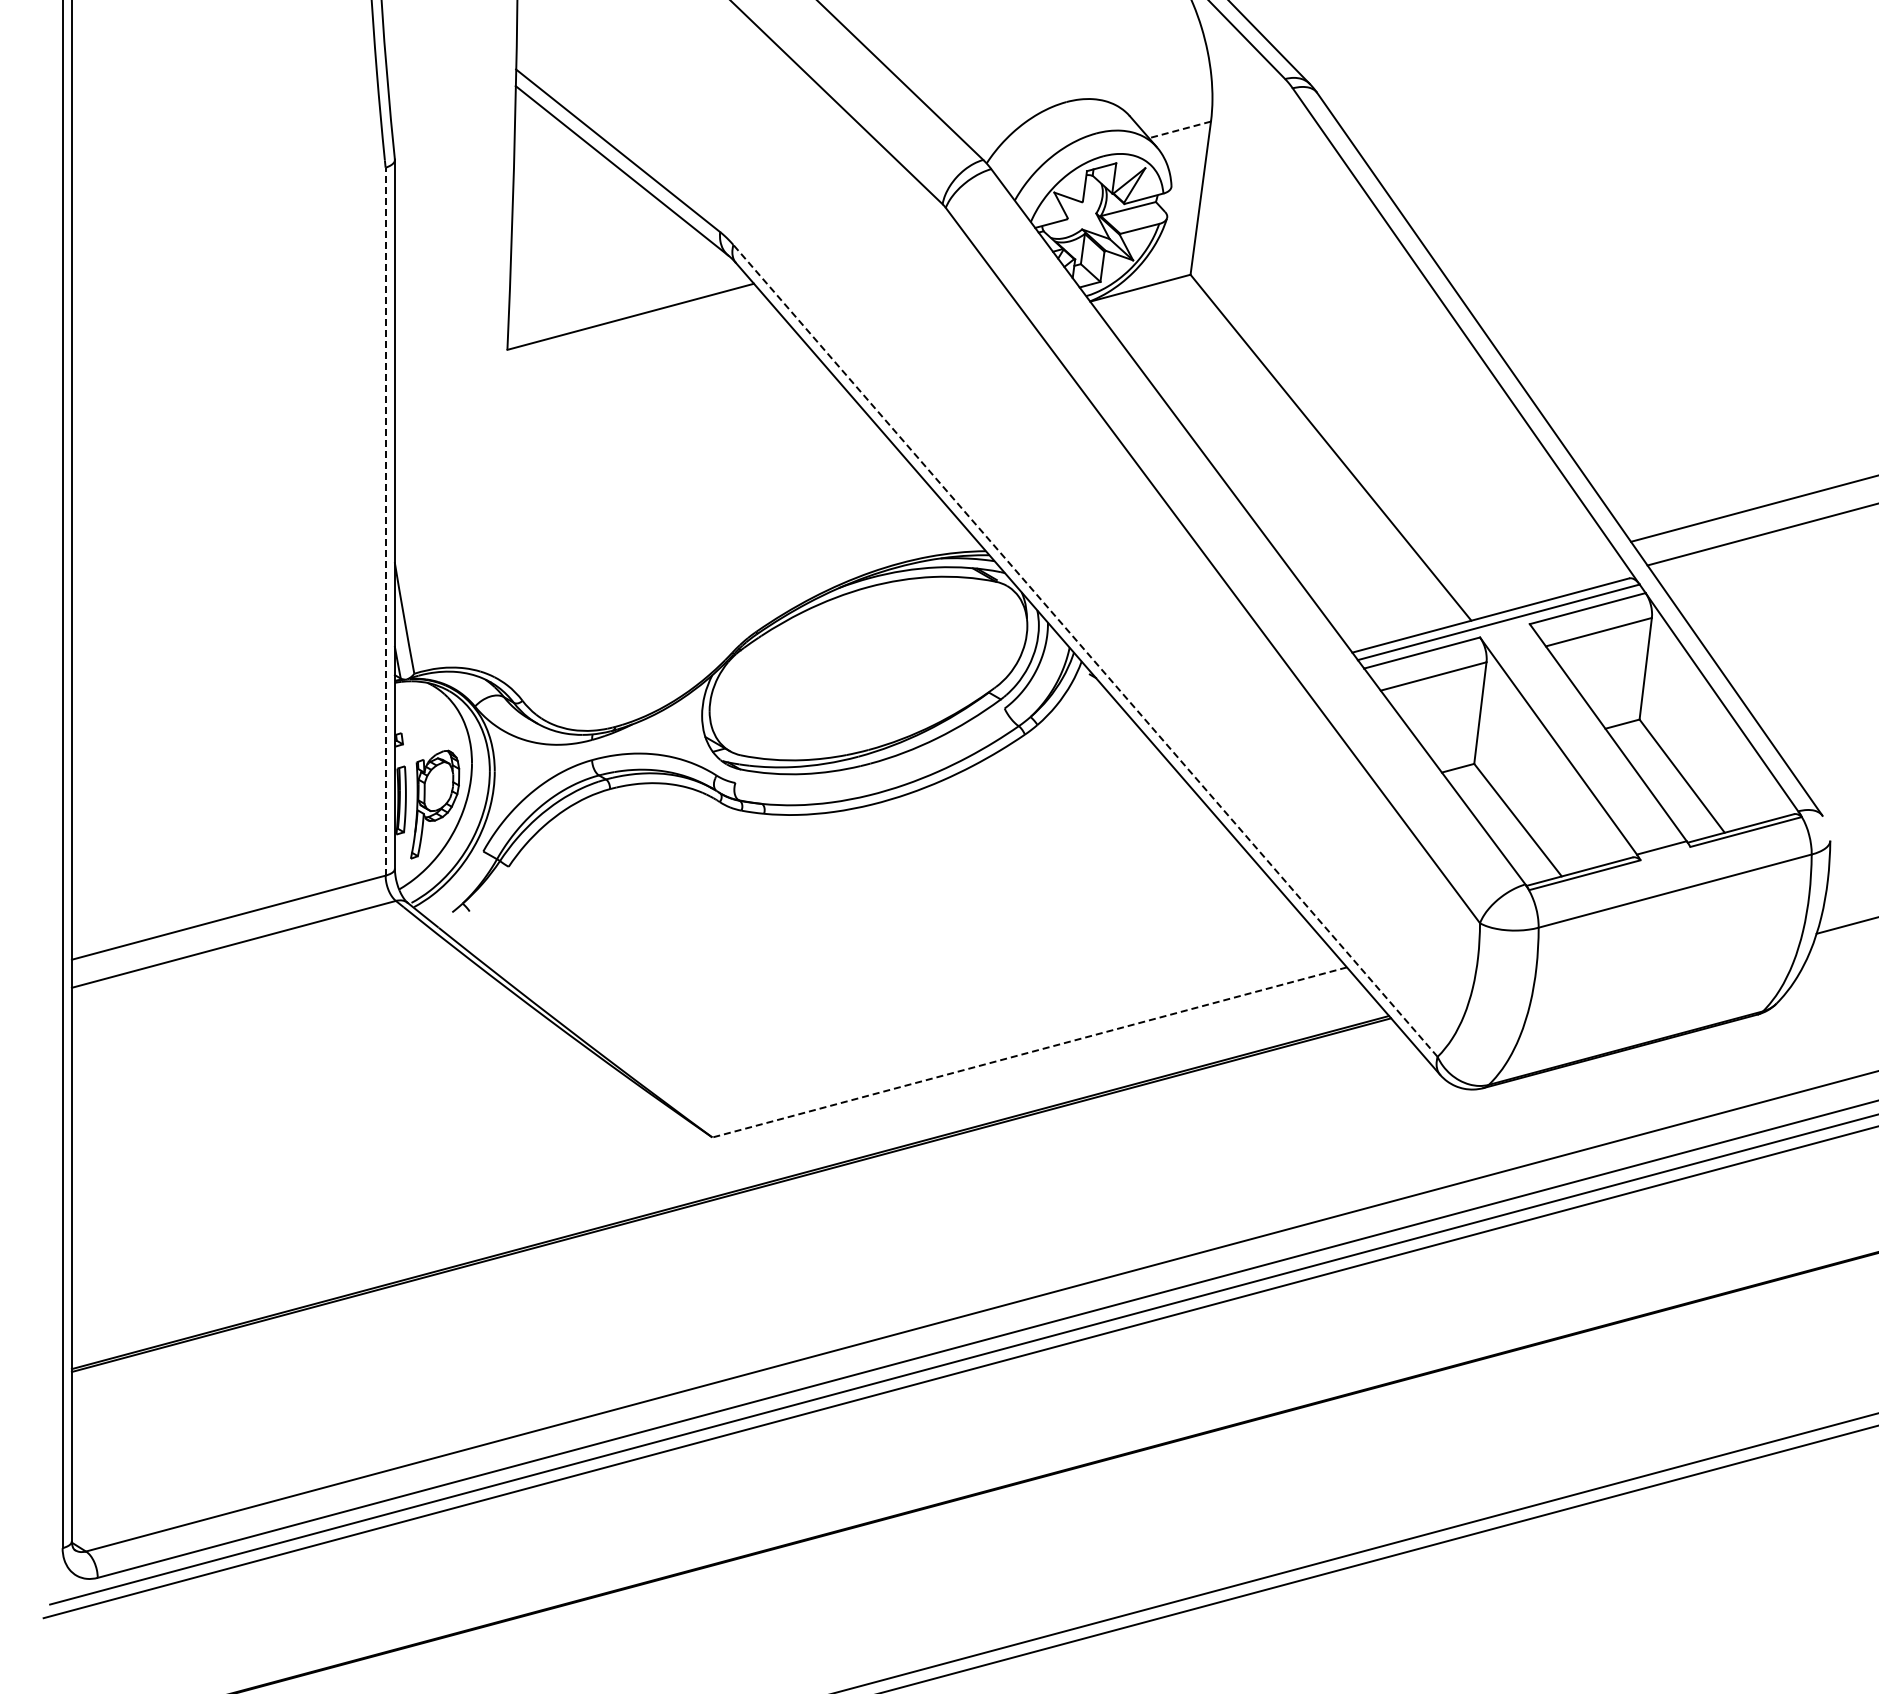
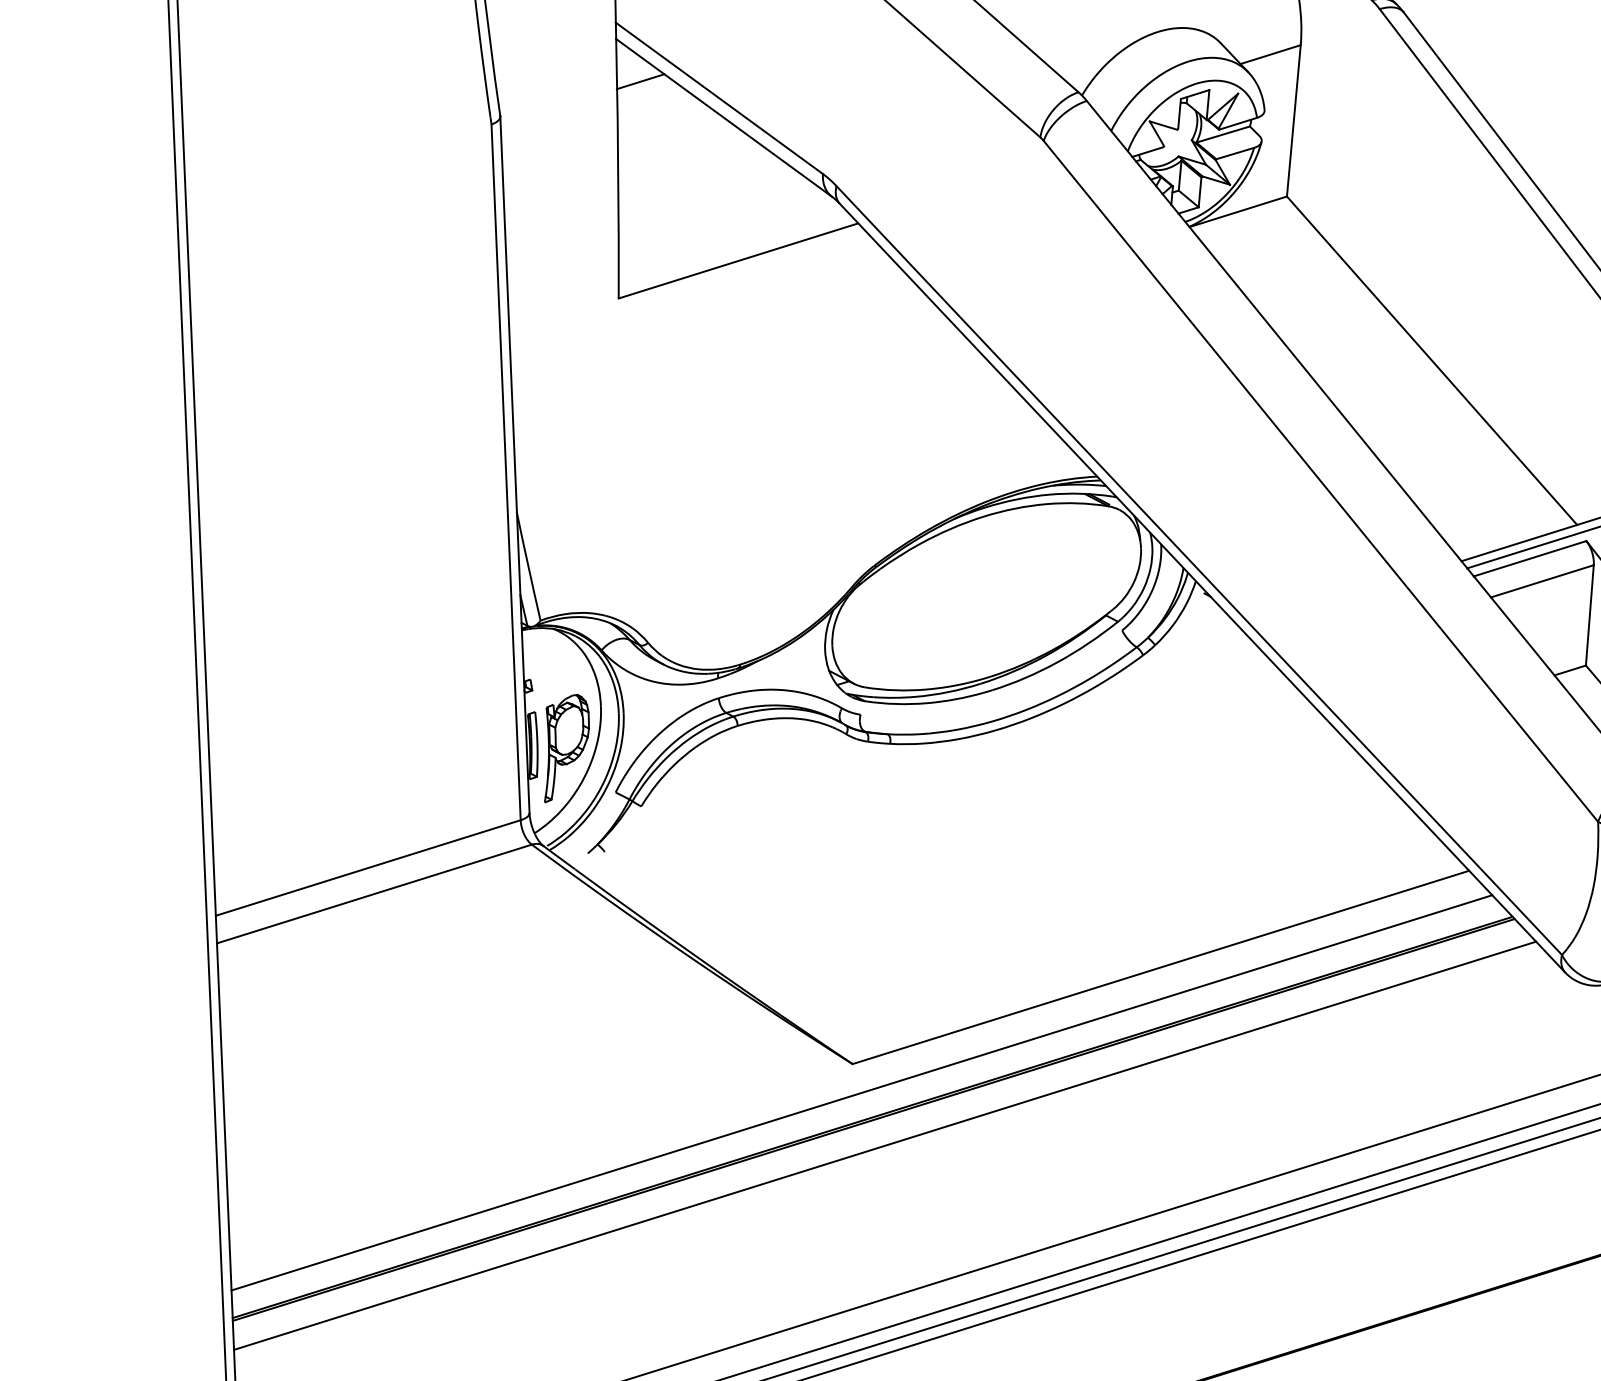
line: (538, 130) -> (640, 81), added
line: (1179, 130) -> (1270, 55), dashed -> solid
line: (385, 521) -> (505, 472), dashed -> solid
line: (1085, 650) -> (1199, 570), dashed -> solid
line: (1029, 1052) -> (1160, 967), dashed -> solid
line: (720, 1167) -> (861, 1093), added
line: (741, 1221) -> (884, 1145), added

